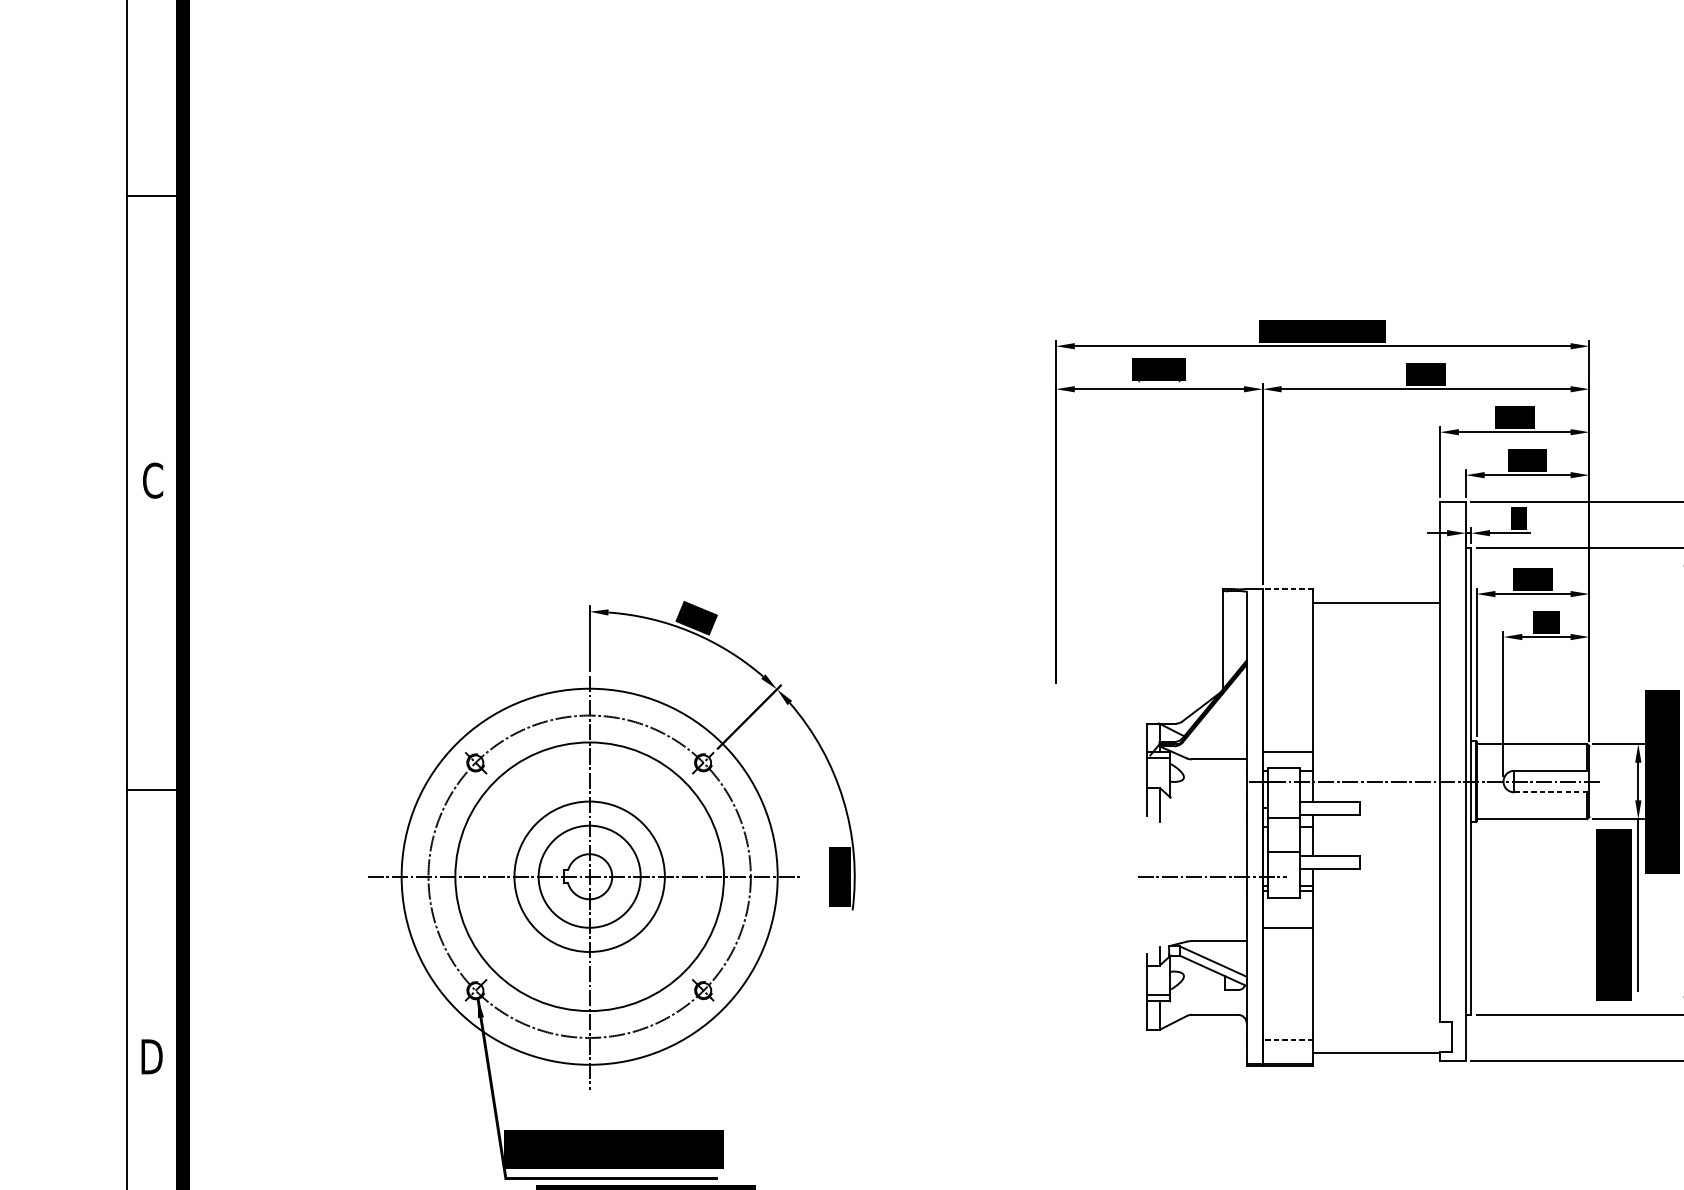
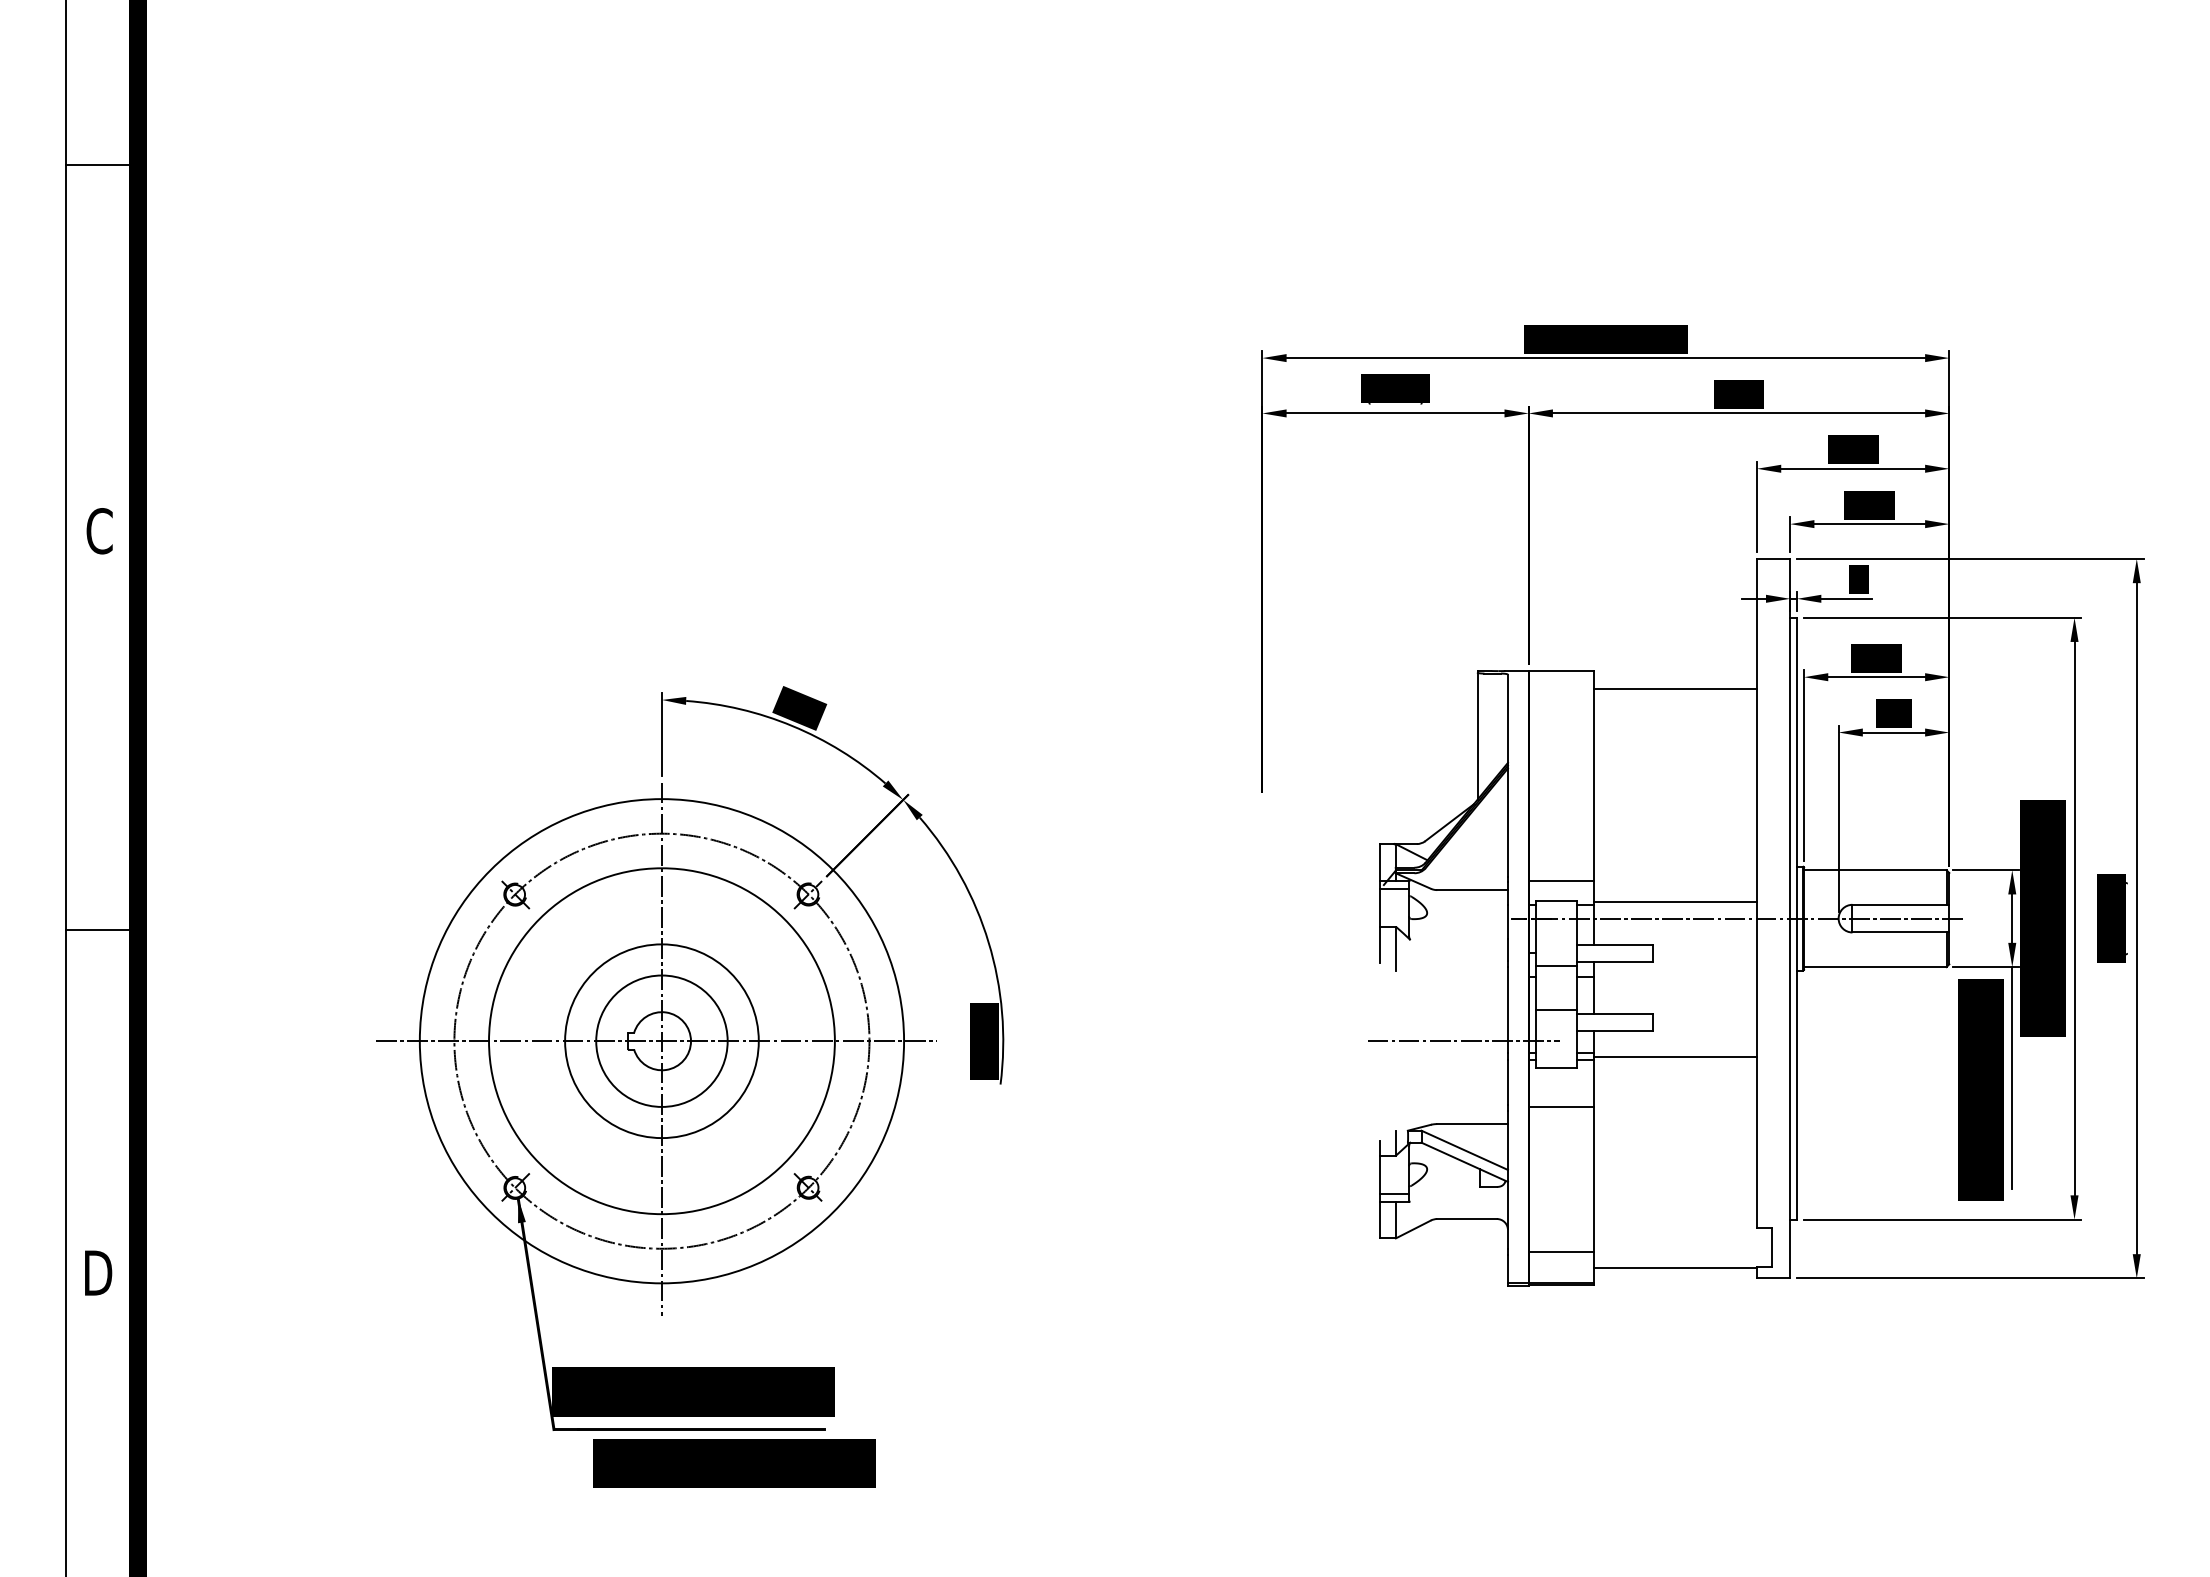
line: (1288, 589) -> (1561, 671), dashed -> solid
line: (1376, 769) -> (1675, 902), added
line: (1552, 792) -> (1901, 932), dashed -> solid
line: (1376, 889) -> (1675, 1057), added
line: (1288, 1040) -> (1561, 1251), dashed -> solid

